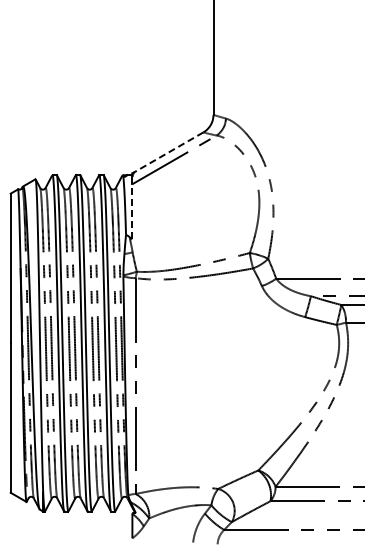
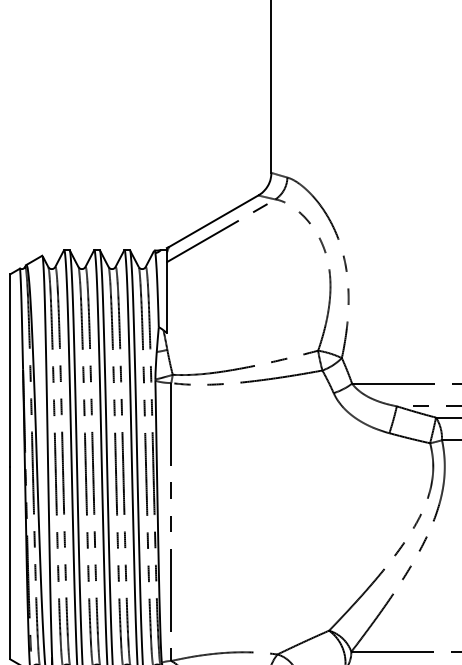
line: (168, 152) -> (213, 221), dashed -> solid
line: (132, 211) -> (167, 297), dashed -> solid

